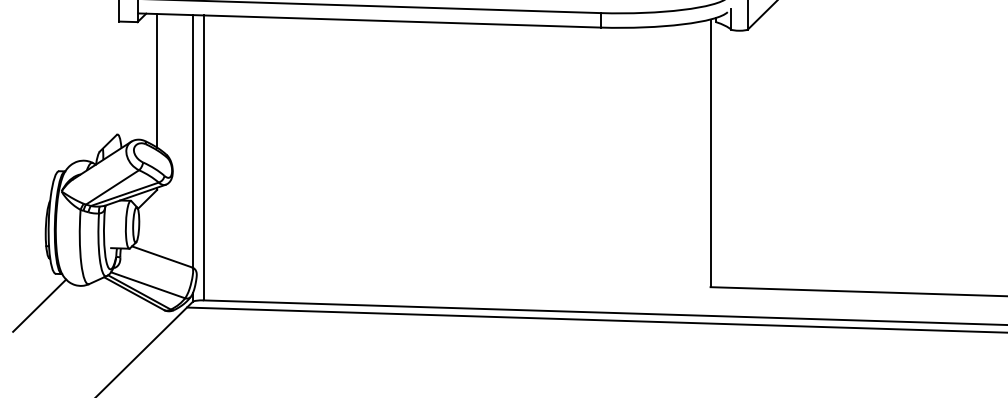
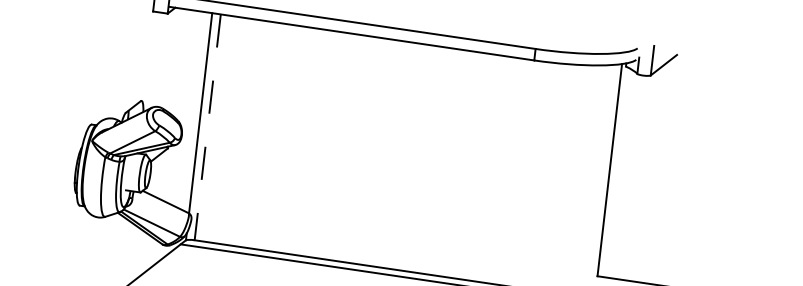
line: (157, 80) -> (178, 61), removed
line: (203, 158) -> (207, 127), solid -> dashed
line: (39, 305) -> (63, 229), removed

